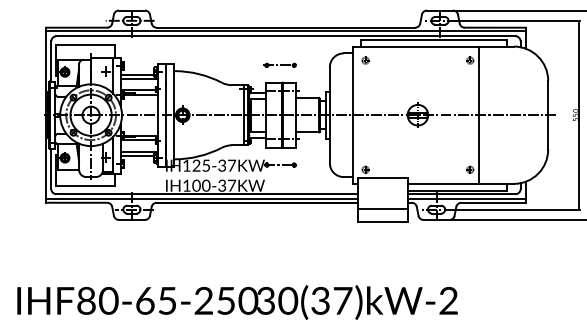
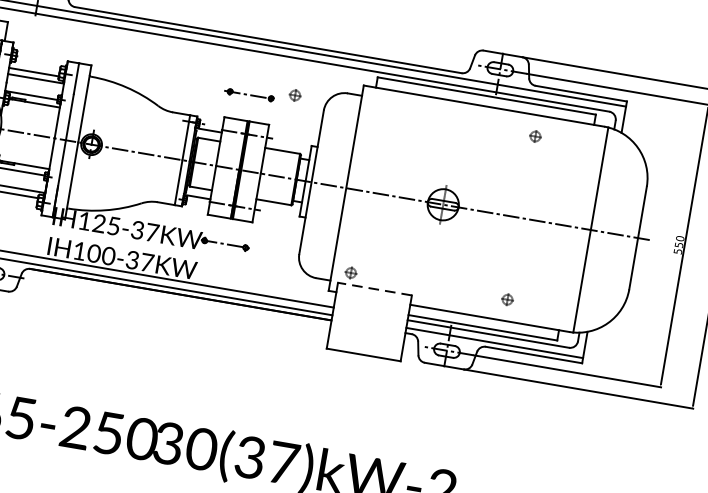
part: (365, 60) -> (295, 95), moved
line: (478, 114) -> (590, 228), moved
line: (382, 177) -> (374, 288), solid -> dashed
line: (382, 208) -> (366, 335), removed

